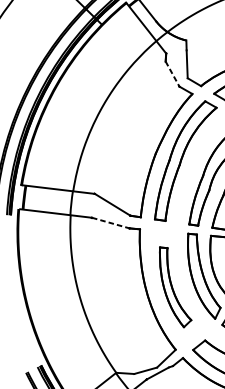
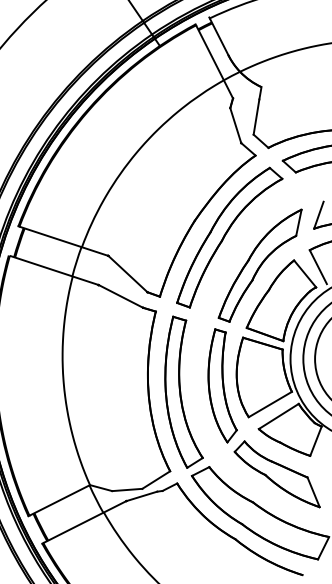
line: (172, 74) -> (235, 126), dashed -> solid
line: (111, 223) -> (121, 296), dashed -> solid
part: (173, 286) -> (183, 391), size x1.43

